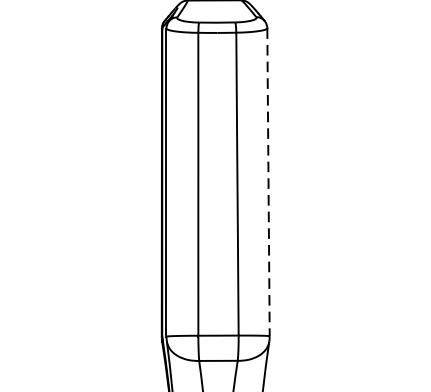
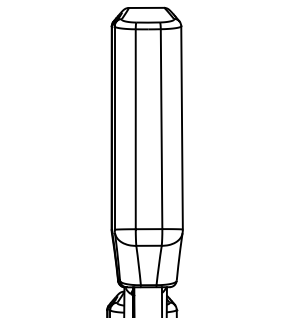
line: (269, 181) -> (182, 127), dashed -> solid

